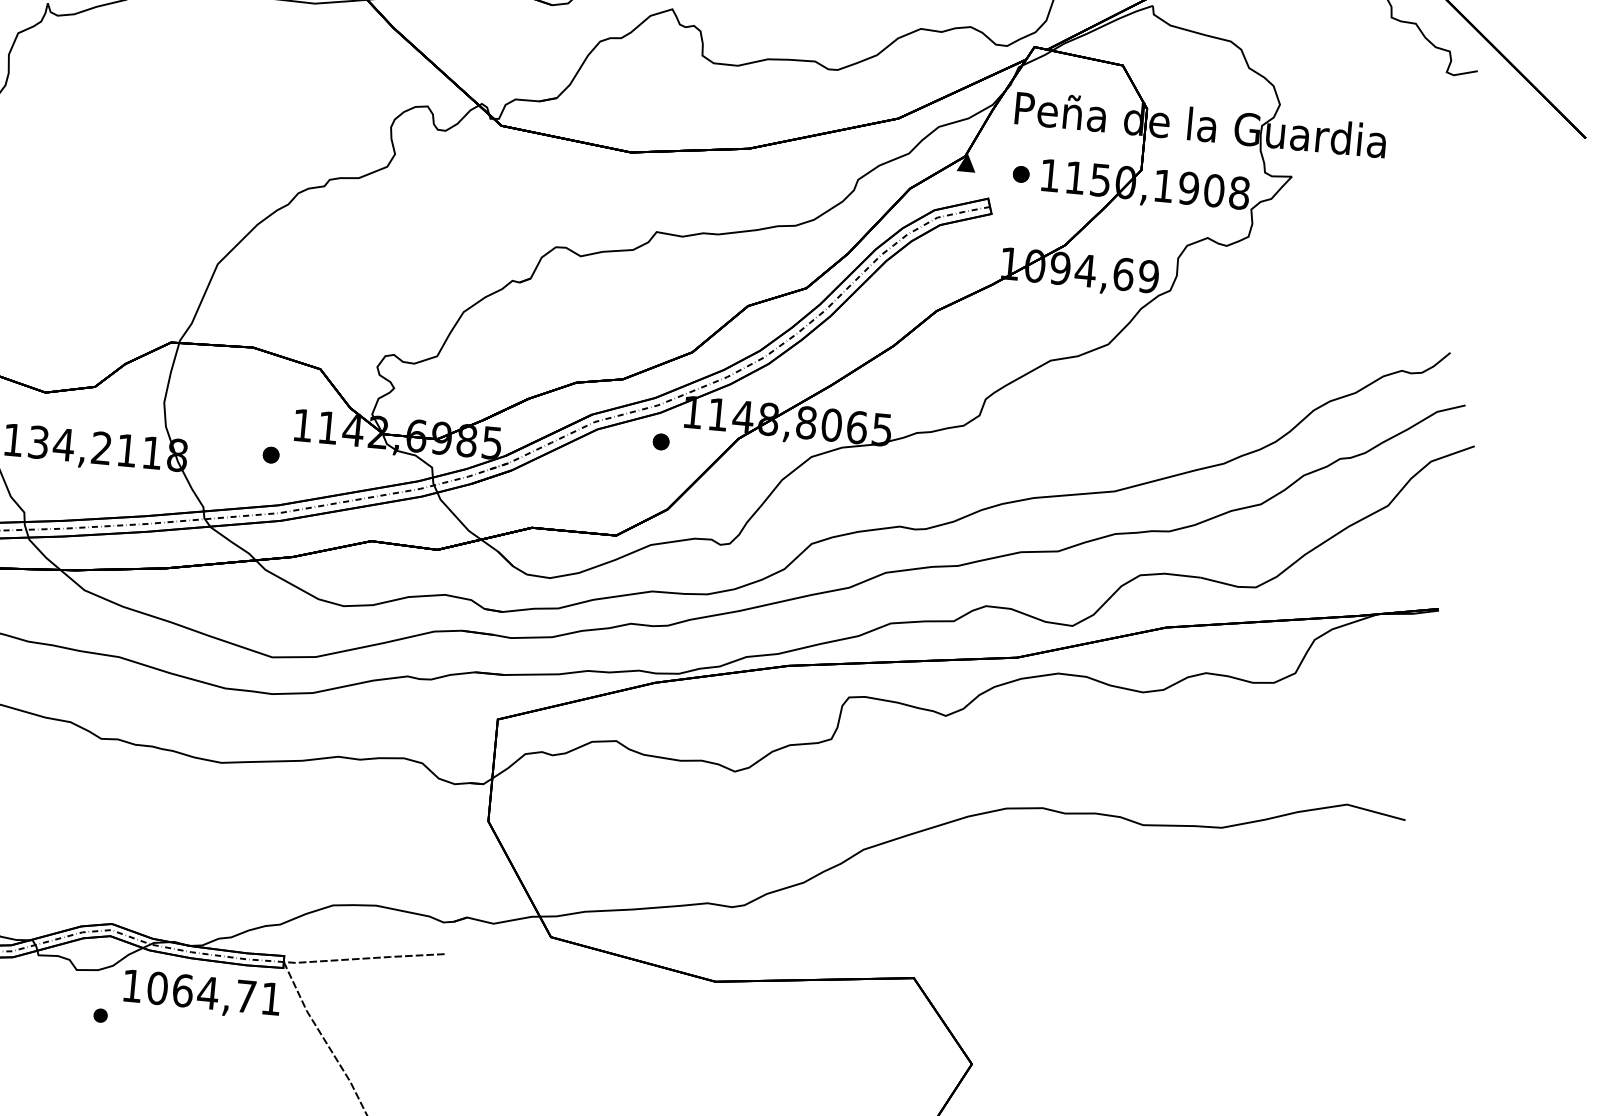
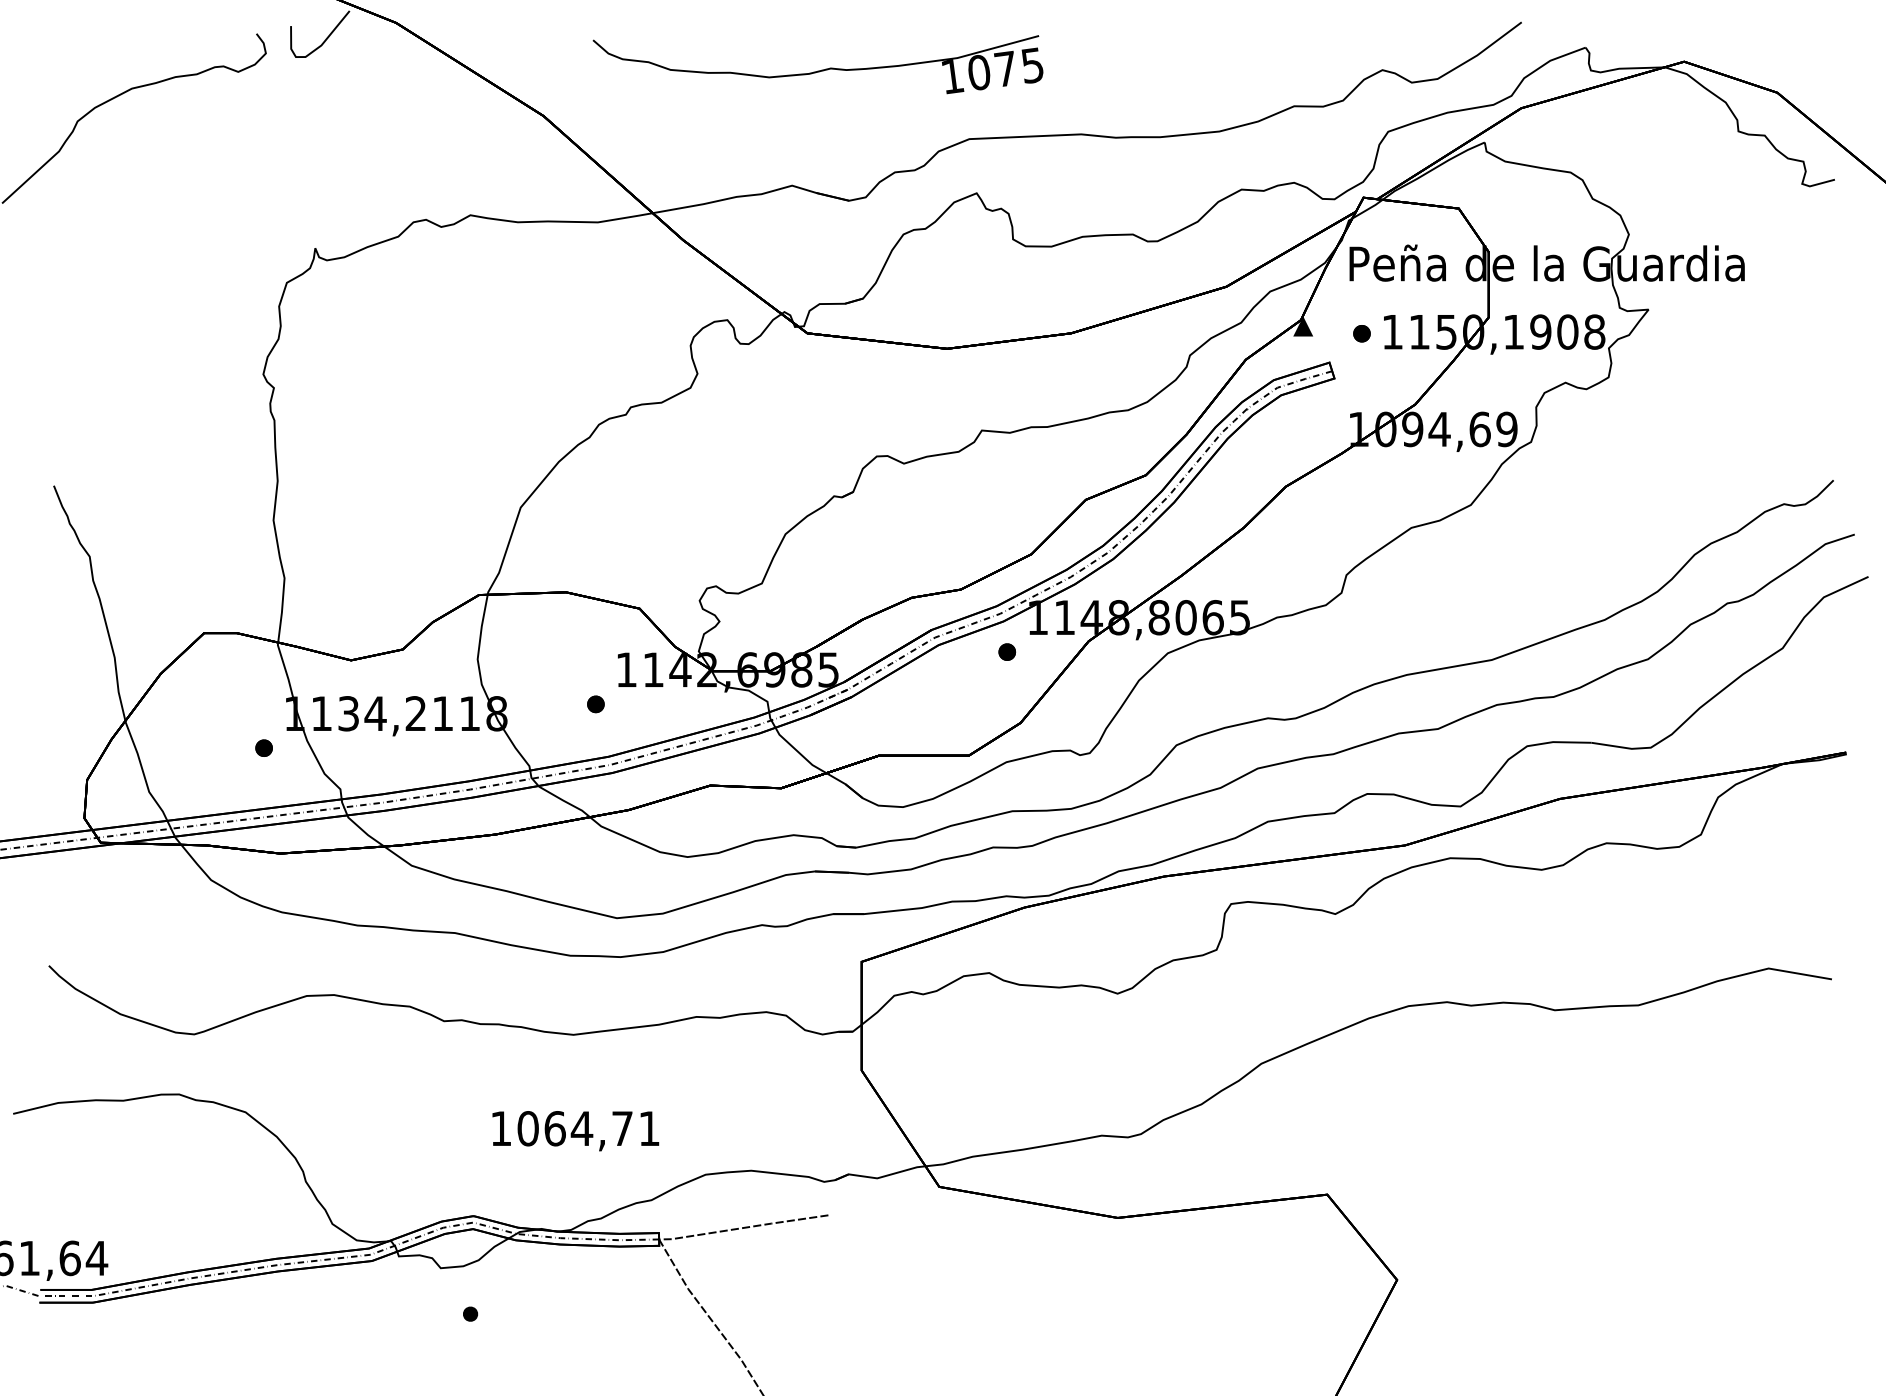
text: (201, 995) -> (575, 1131), moved

